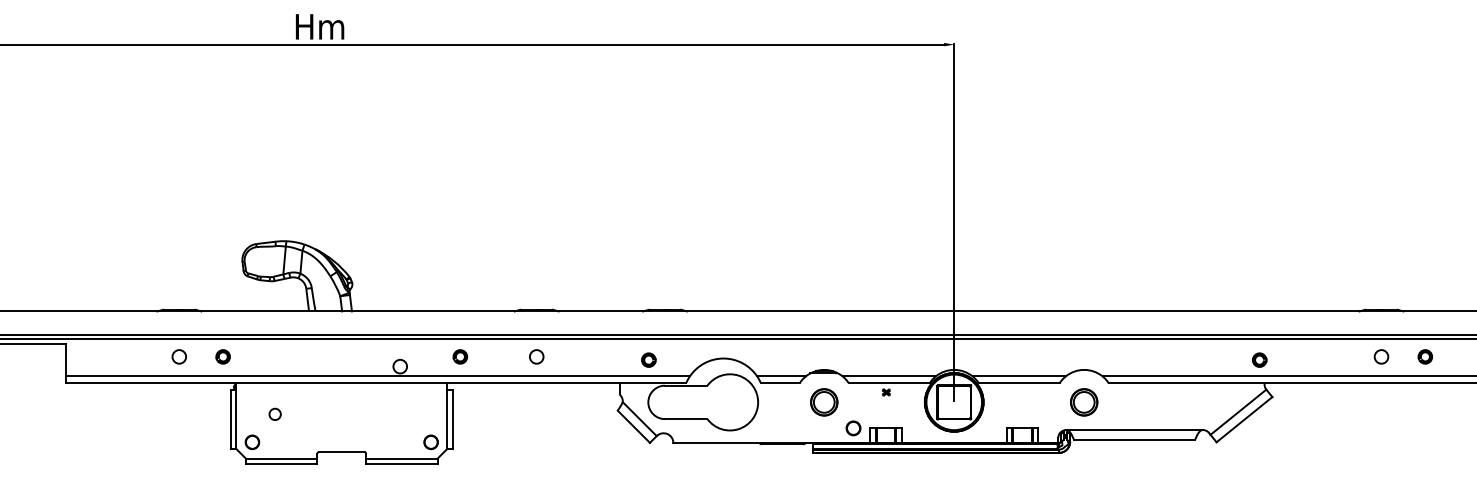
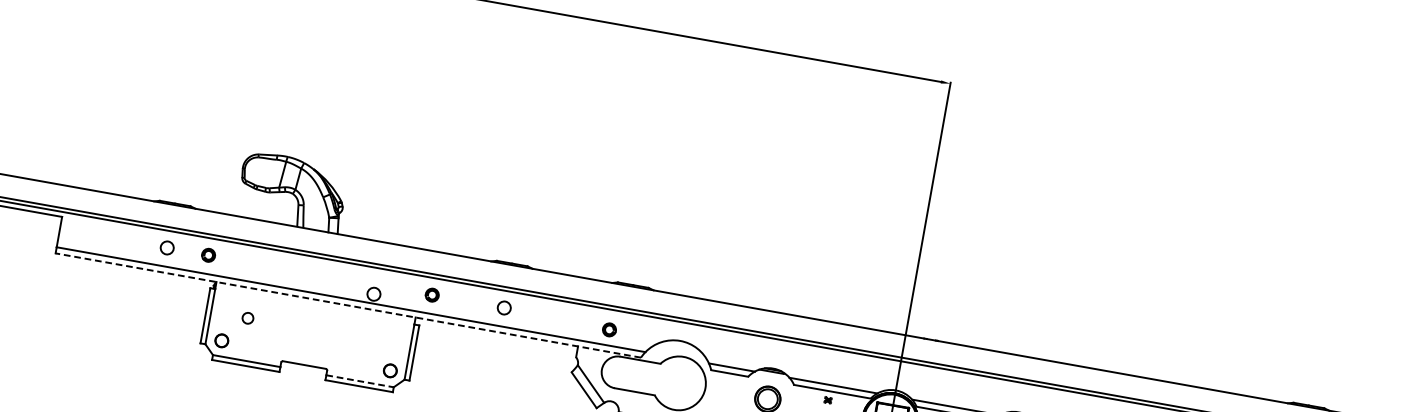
line: (375, 382) -> (347, 305), solid -> dashed
line: (401, 458) -> (359, 381), solid -> dashed

